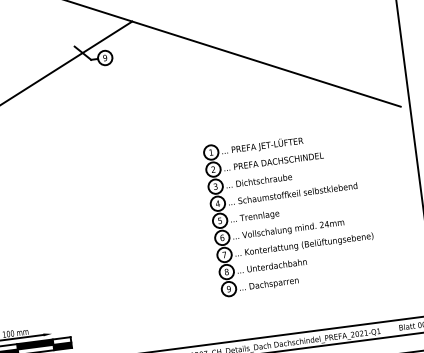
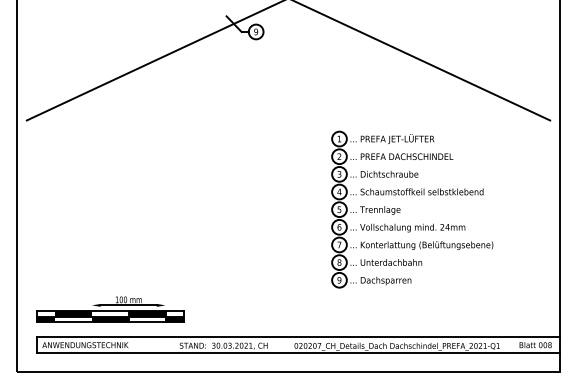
part: (279, 212) -> (400, 209), moved

